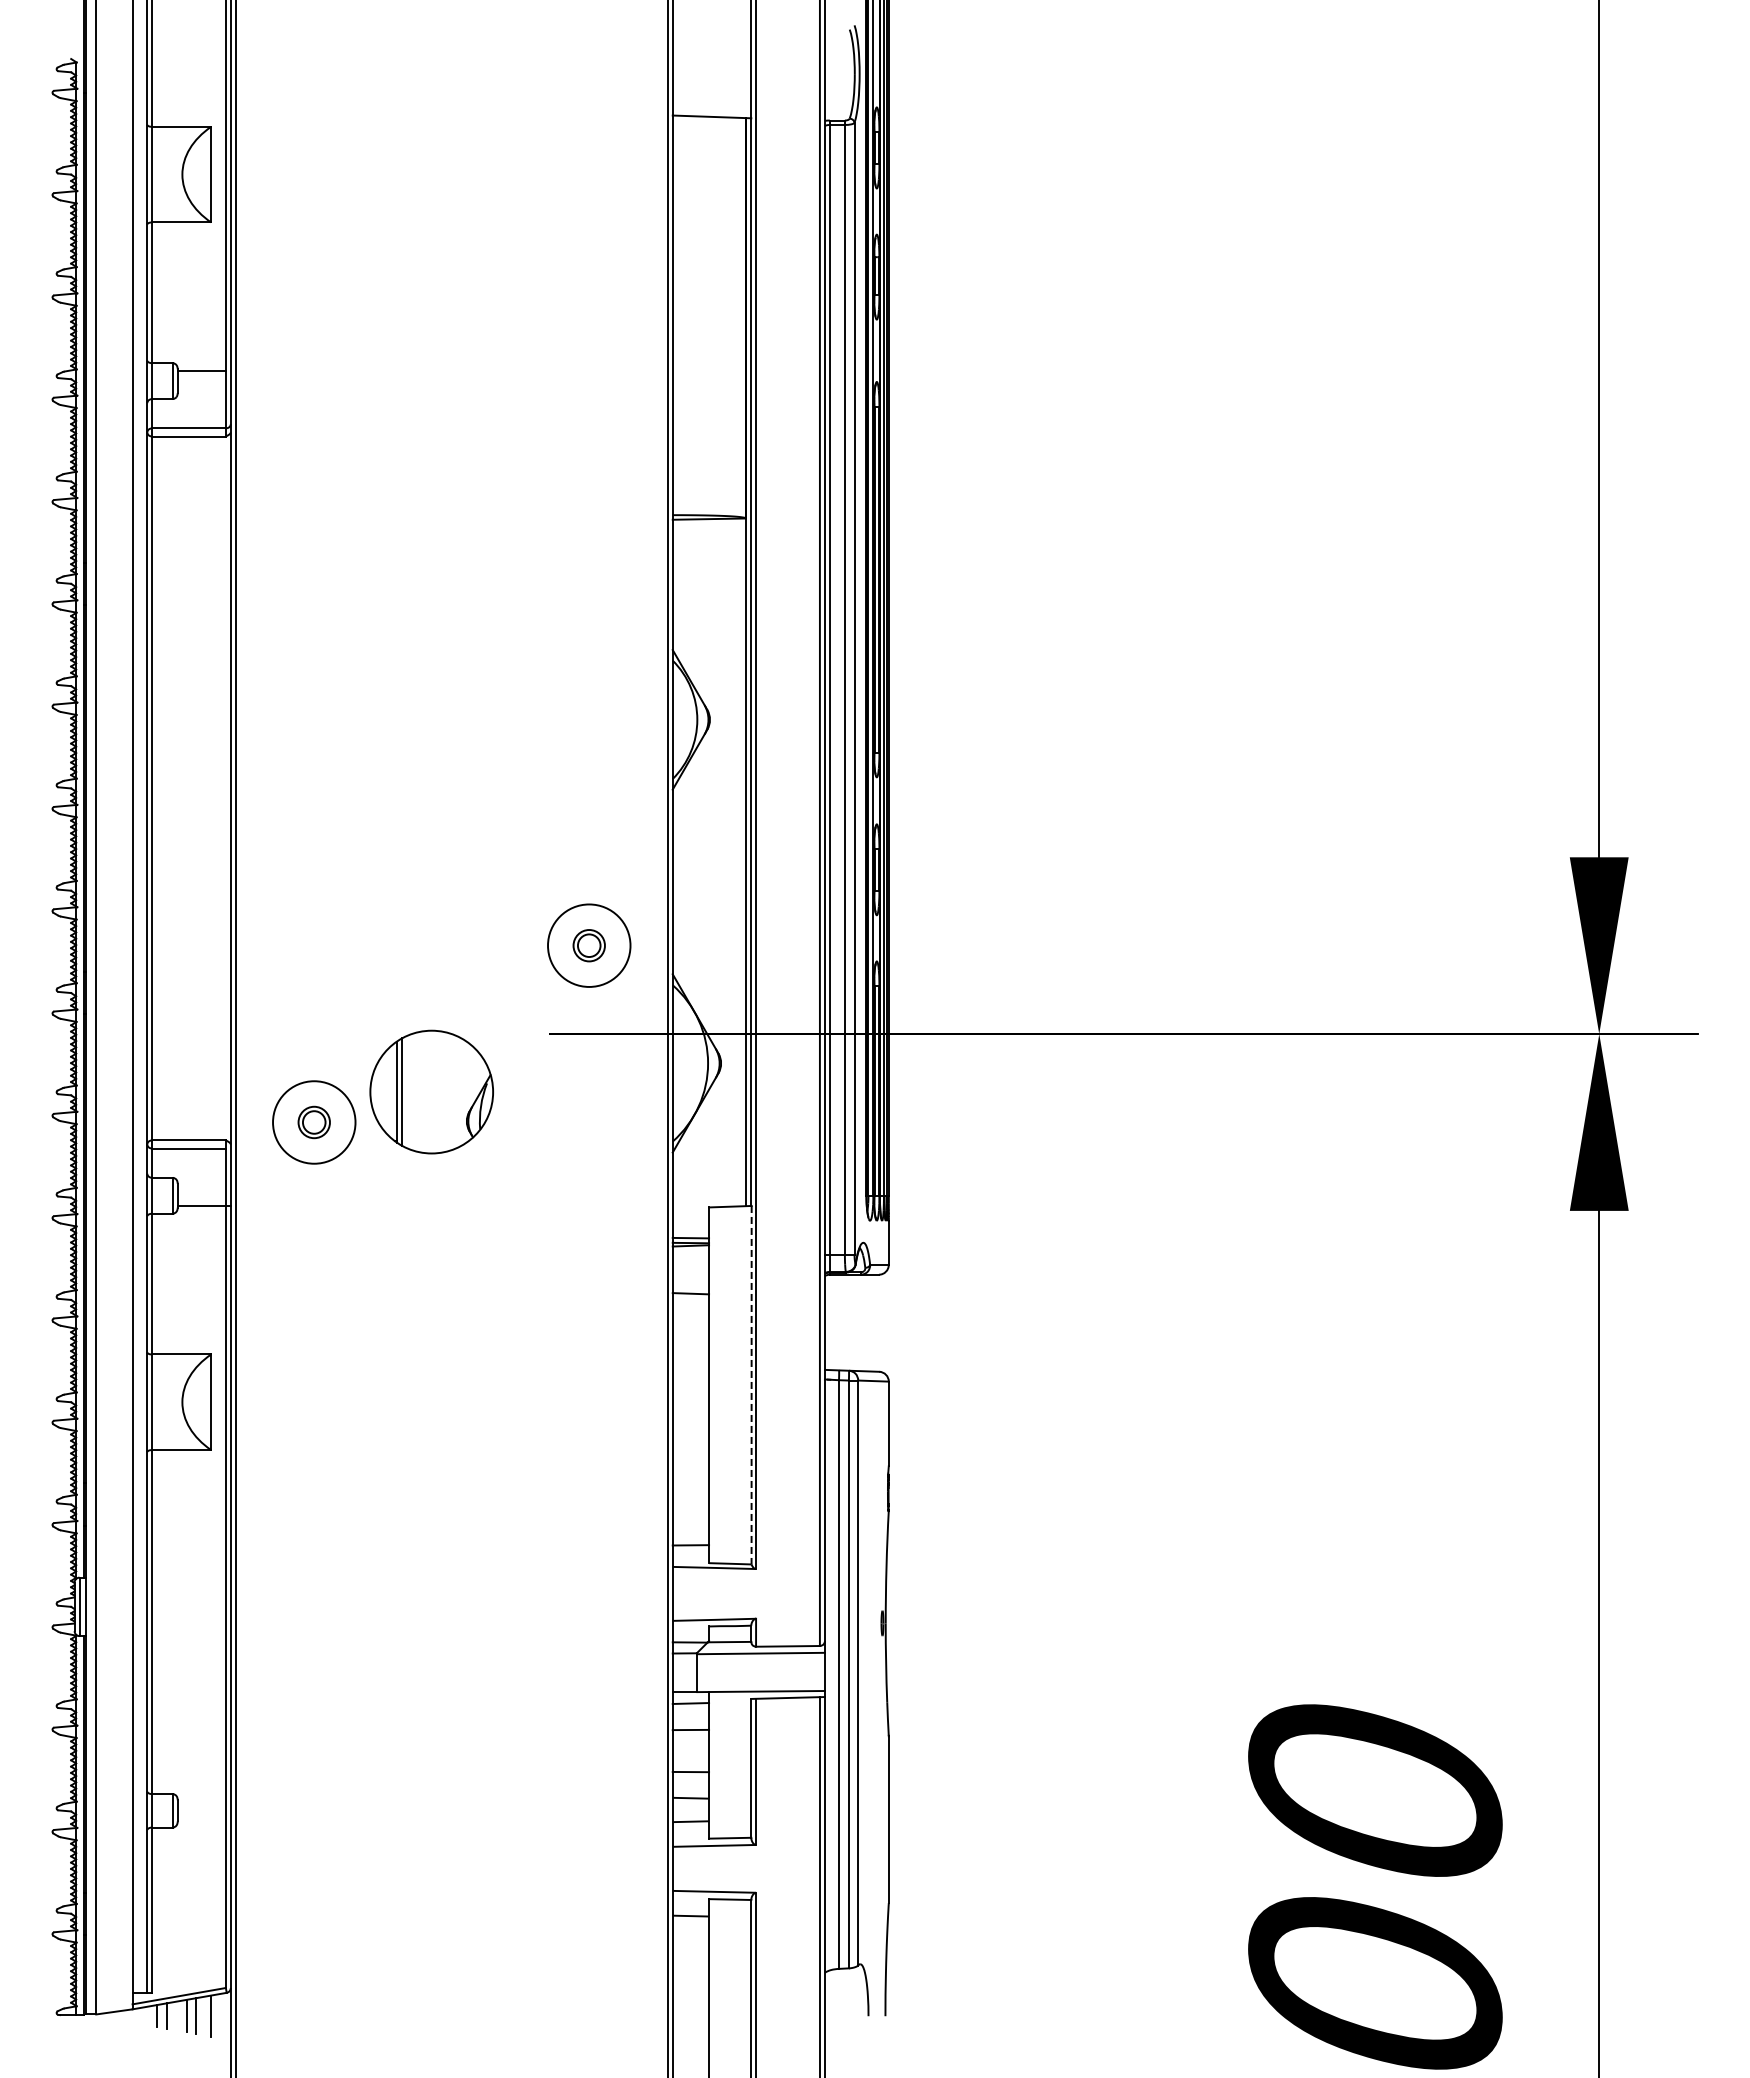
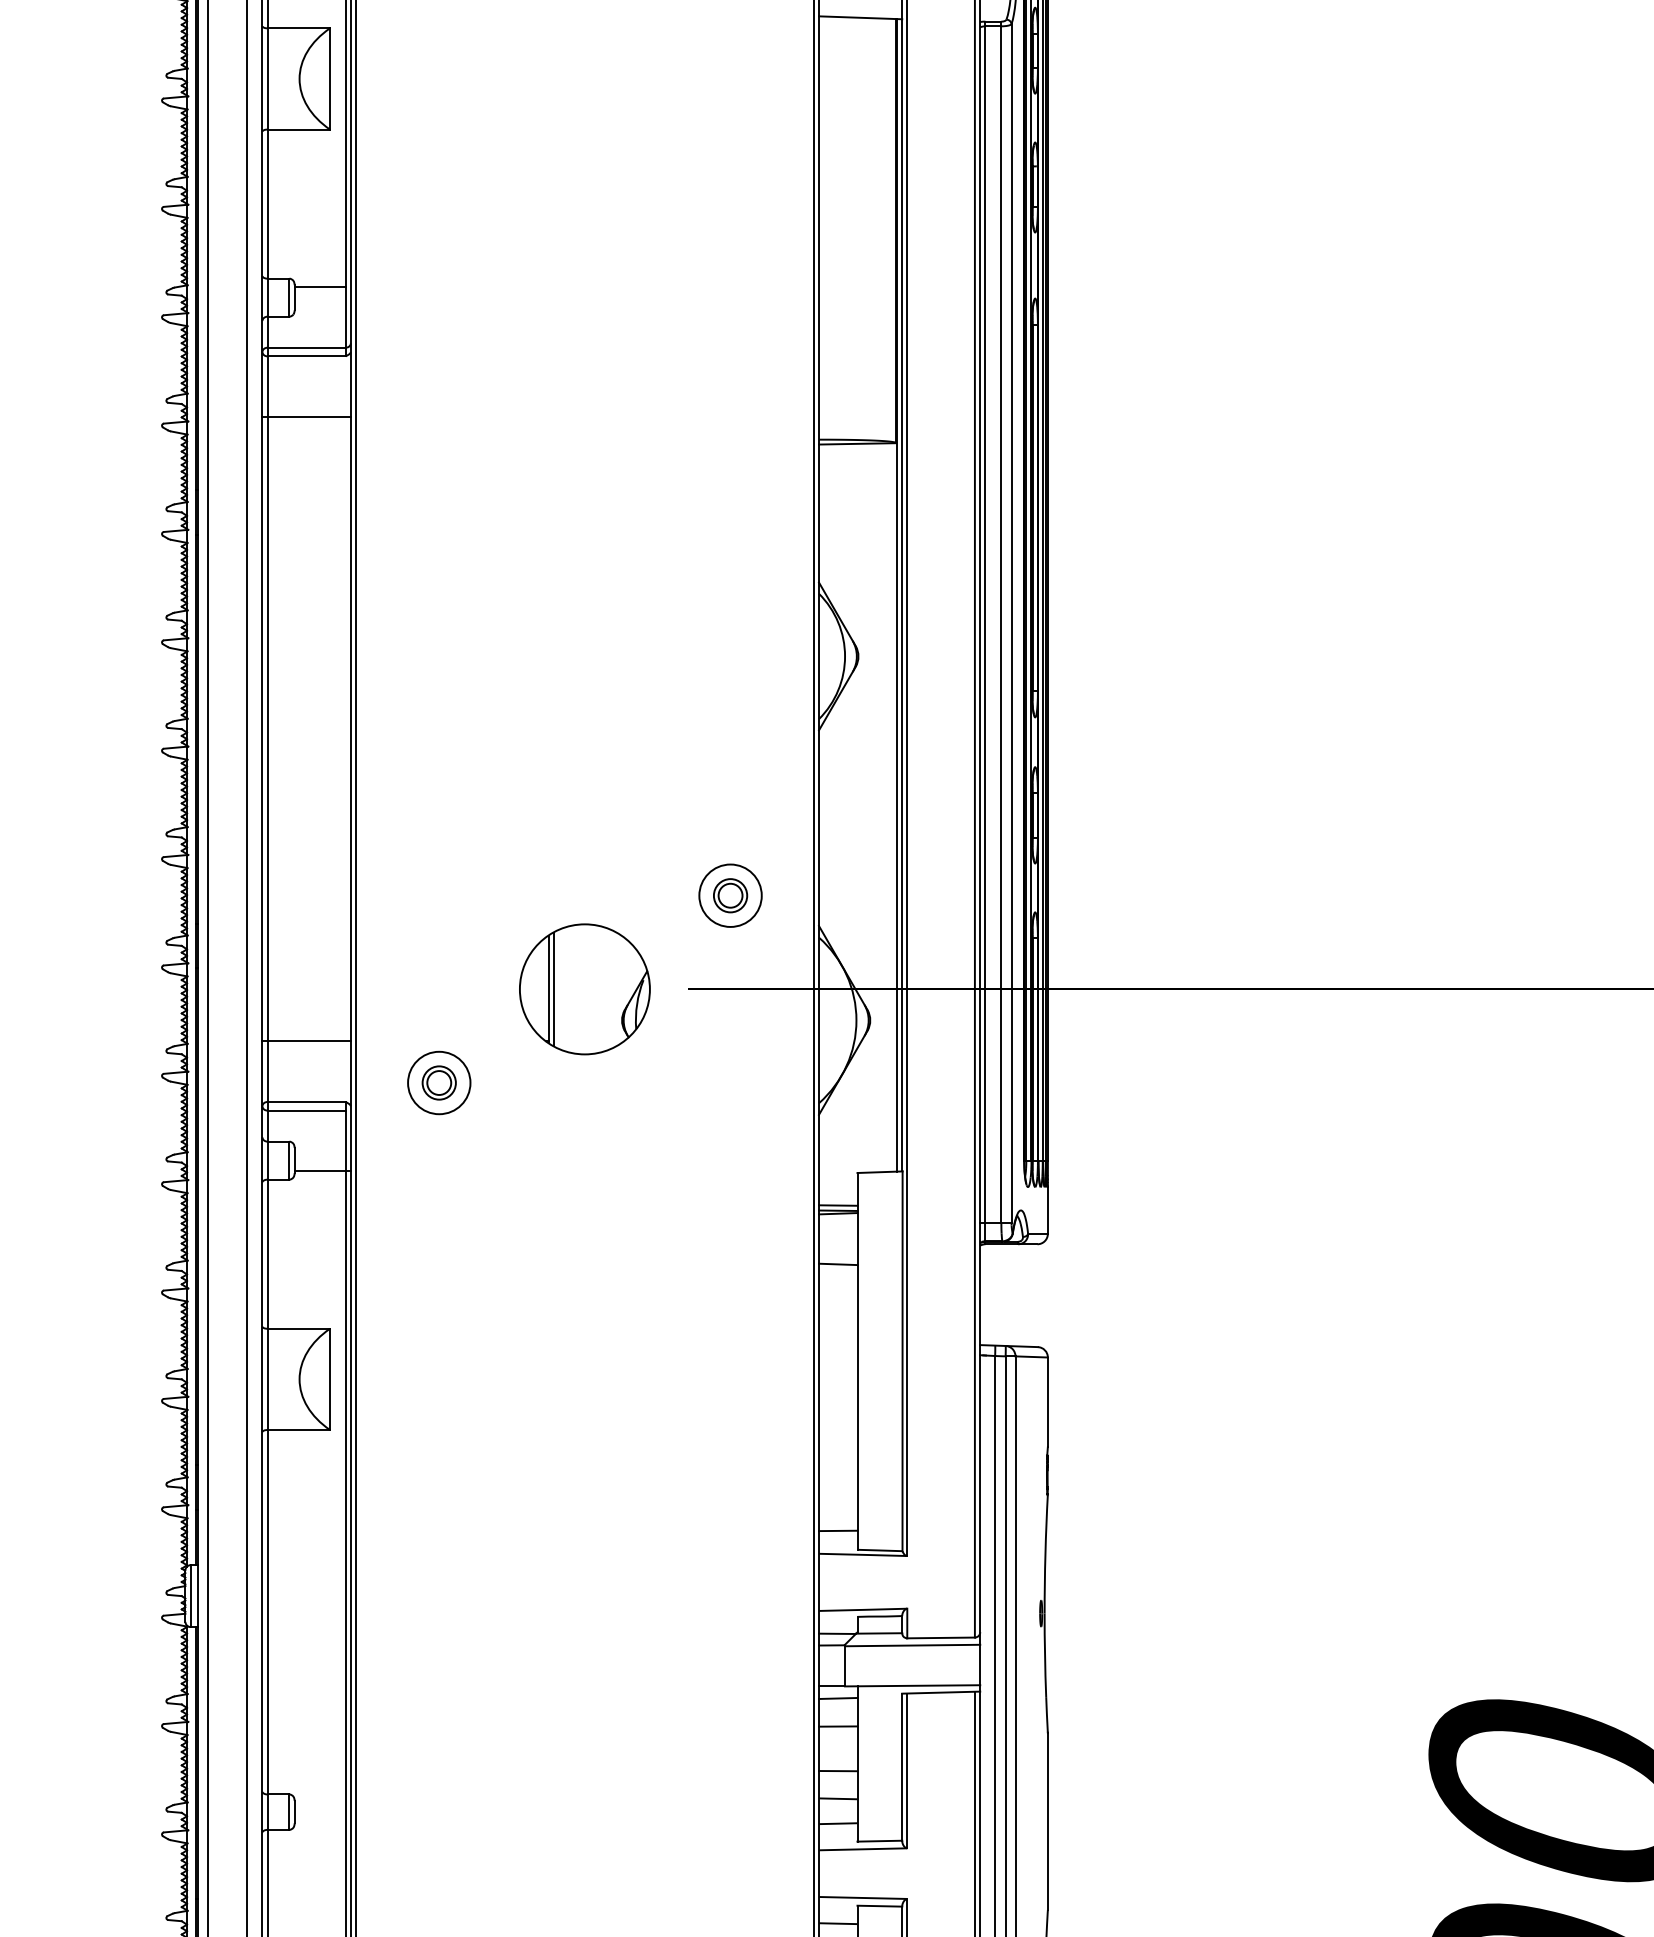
line: (188, 493) -> (306, 416), added
circle: (588, 945) -> (729, 895), size x0.71
line: (188, 1083) -> (306, 1041), added
part: (431, 1091) -> (584, 988), moved
circle: (313, 1122) -> (438, 1083), size x0.71
line: (751, 1385) -> (902, 1361), dashed -> solid

